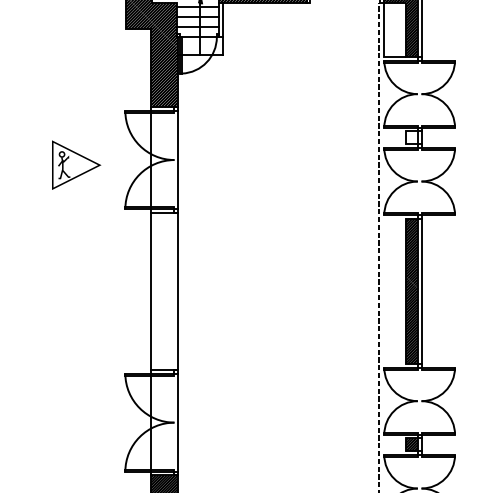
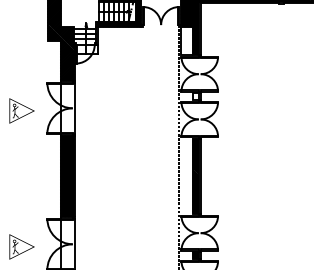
hatch: (164, 289) -> (67, 175), added
part: (75, 426) -> (21, 246), added

